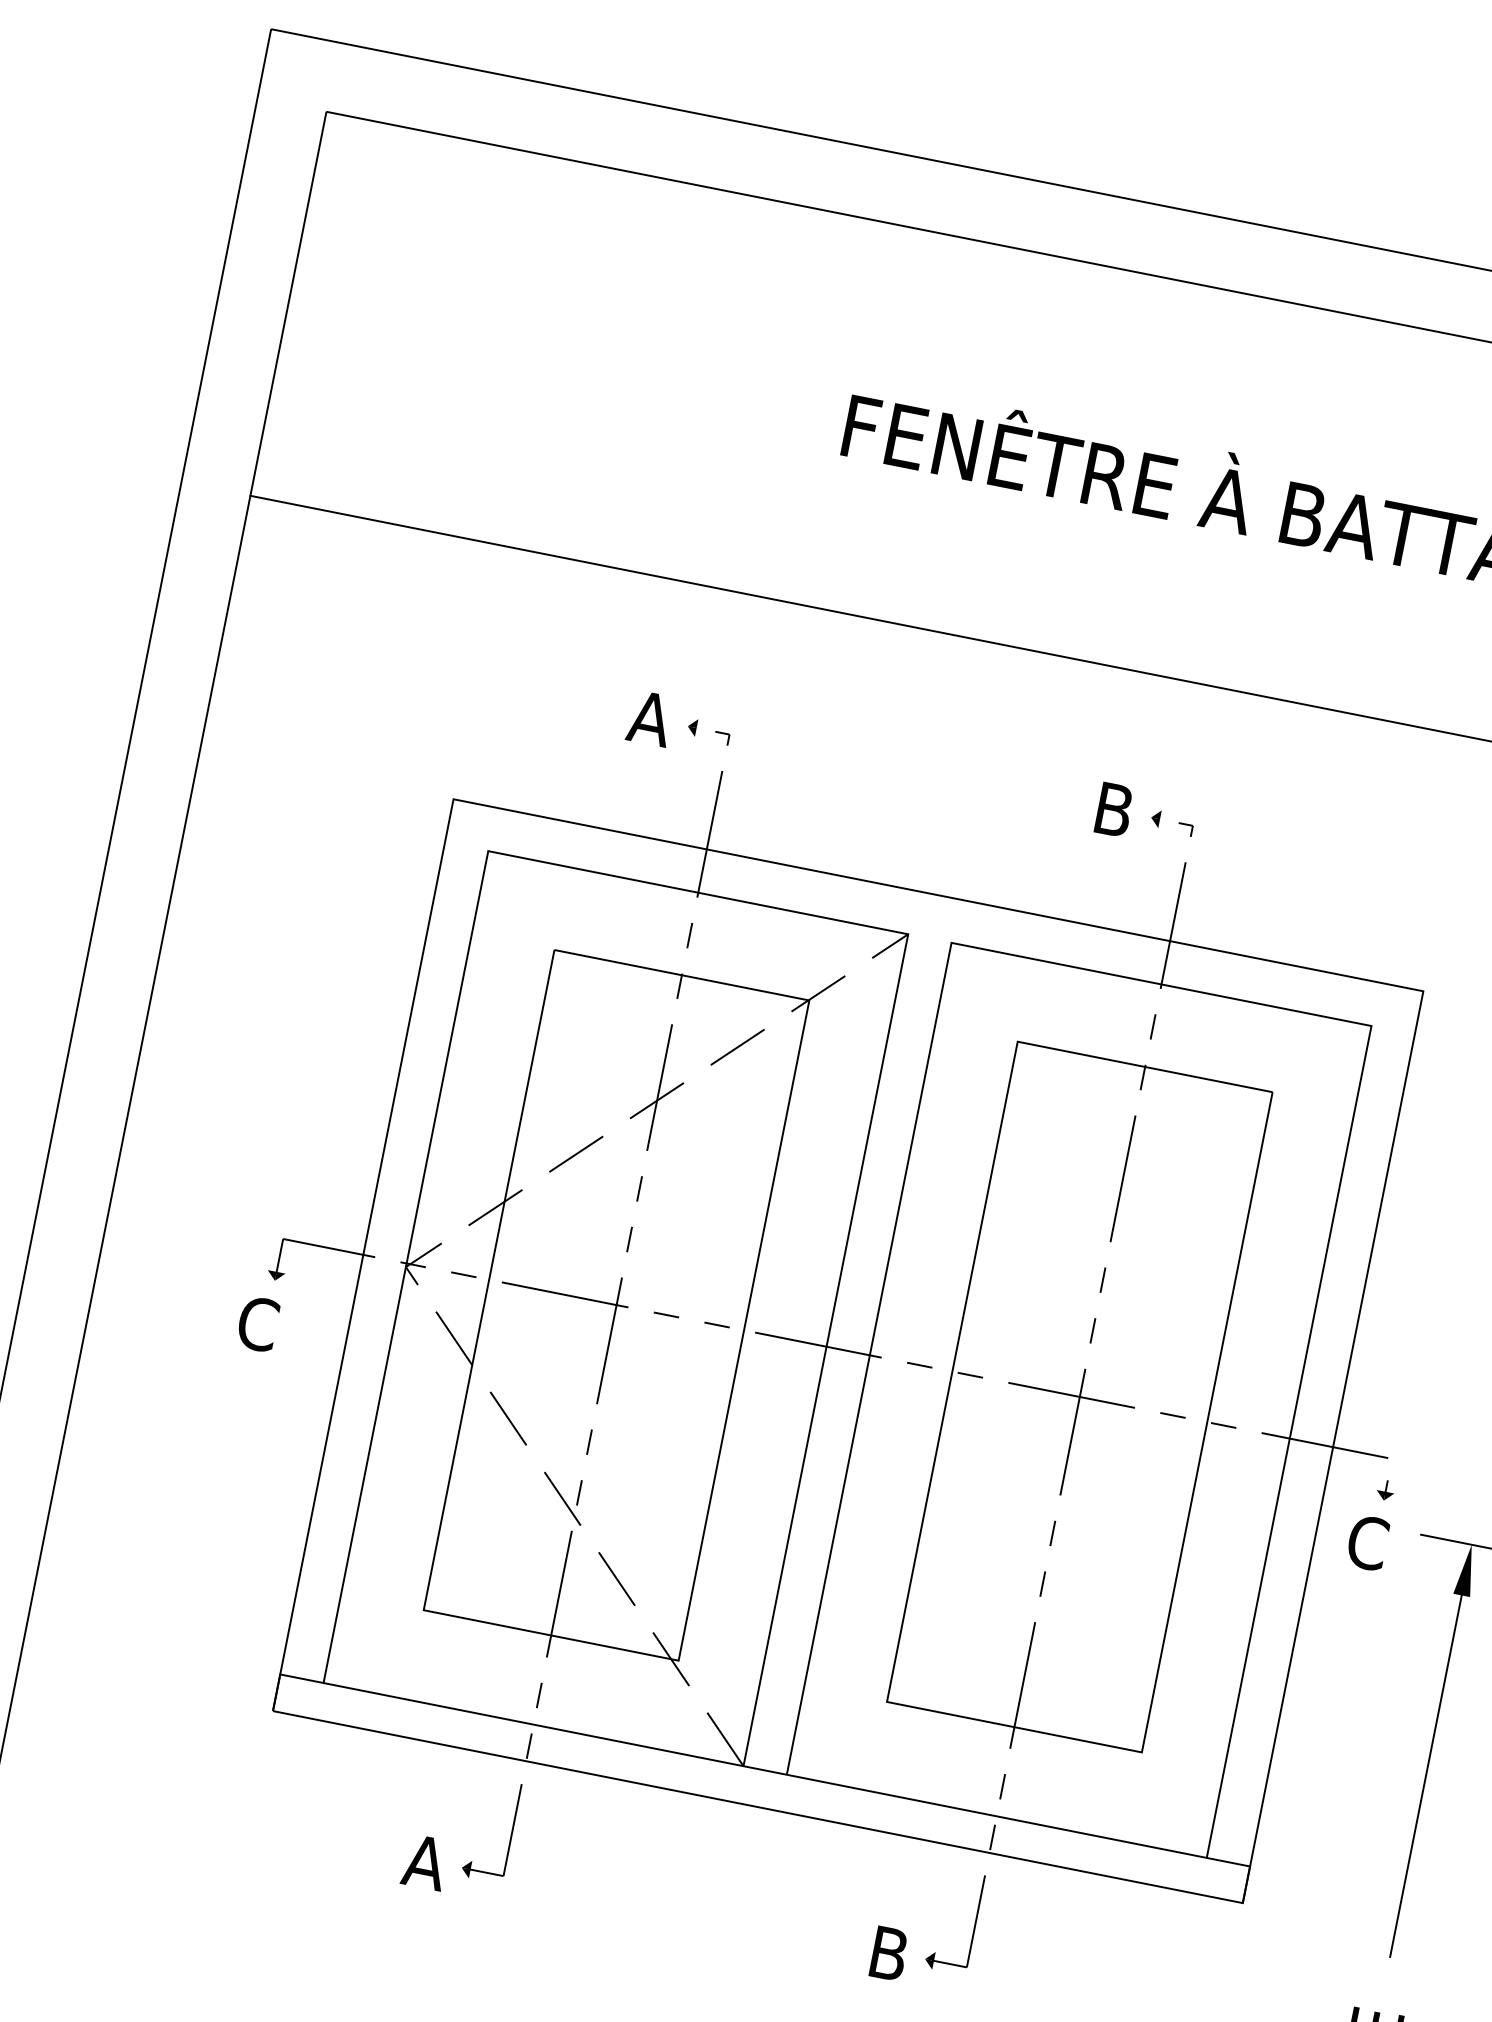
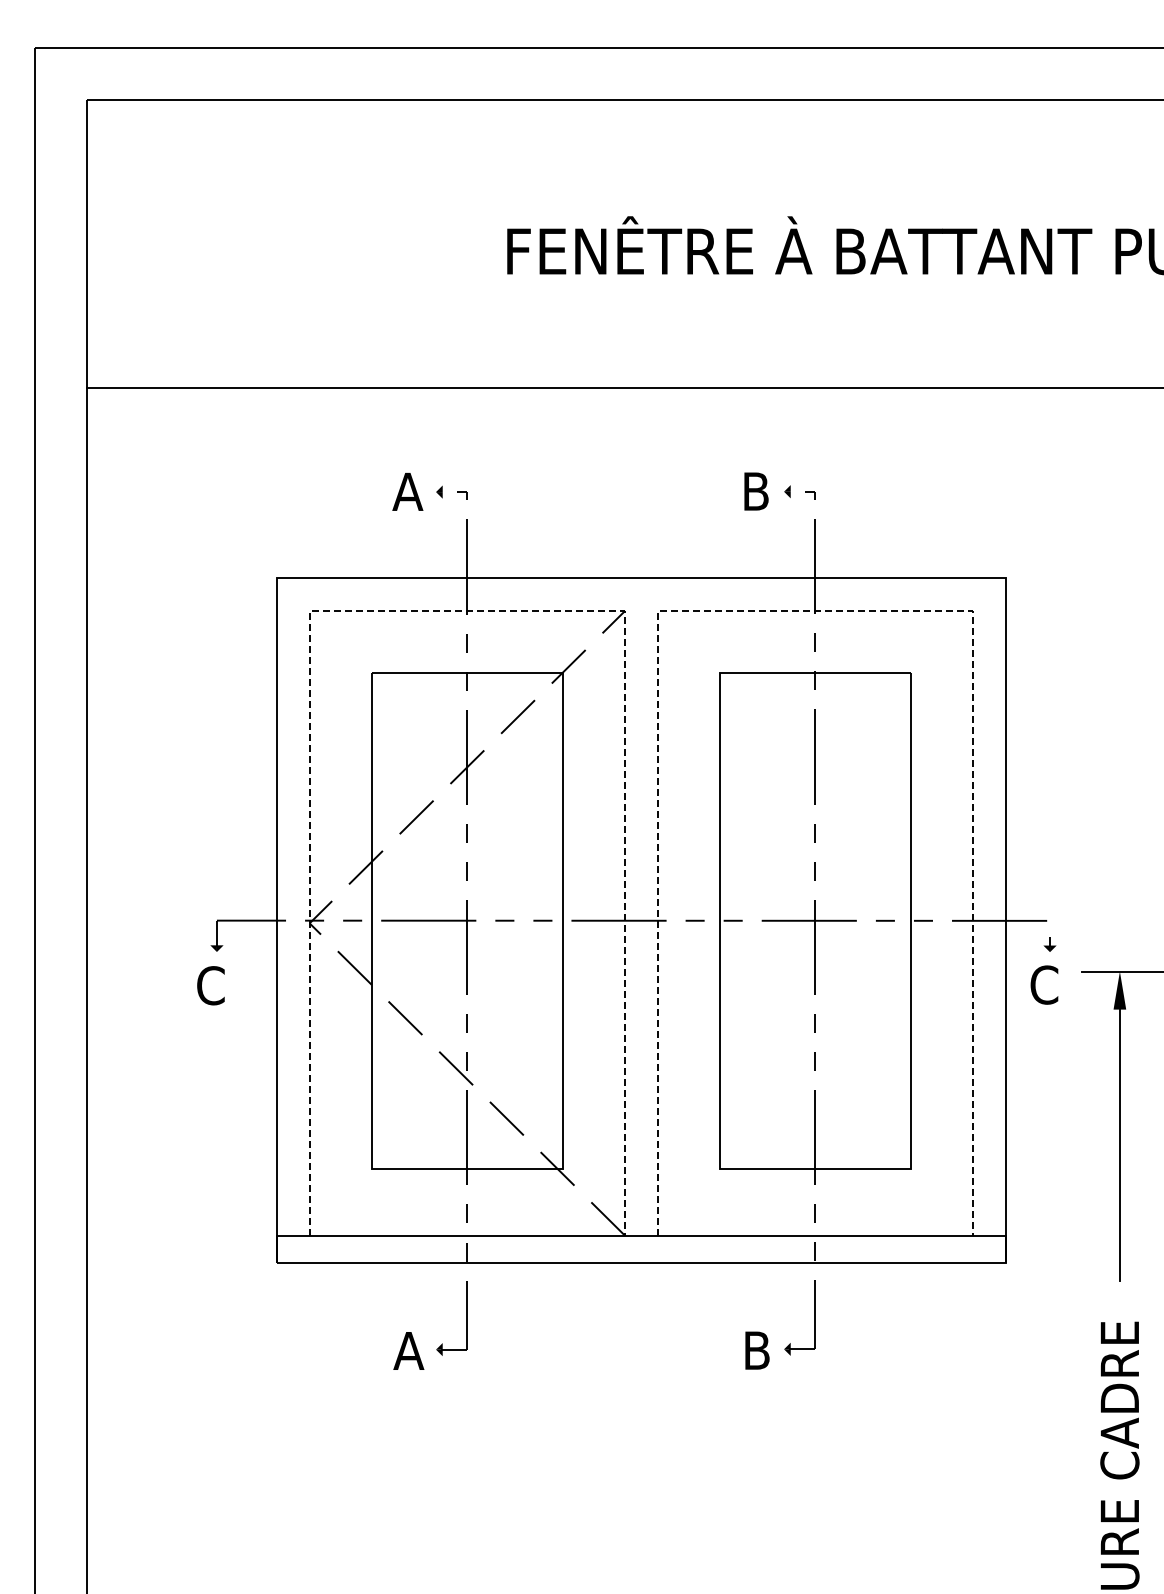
line: (698, 892) -> (467, 610), solid -> dashed
line: (1161, 983) -> (815, 610), solid -> dashed

